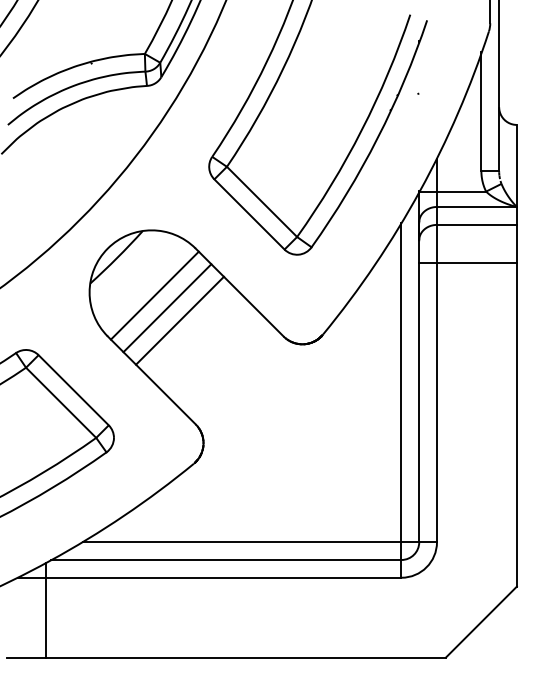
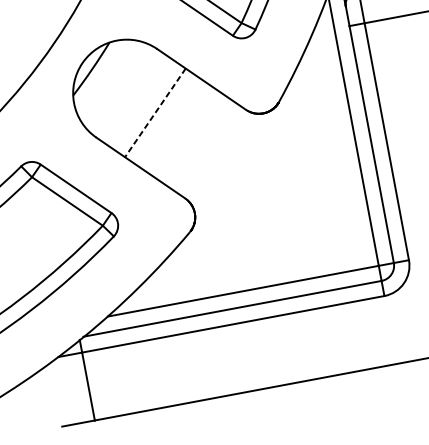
line: (154, 295) -> (129, 95), removed
line: (167, 308) -> (142, 104), removed
line: (179, 321) -> (155, 113), solid -> dashed

